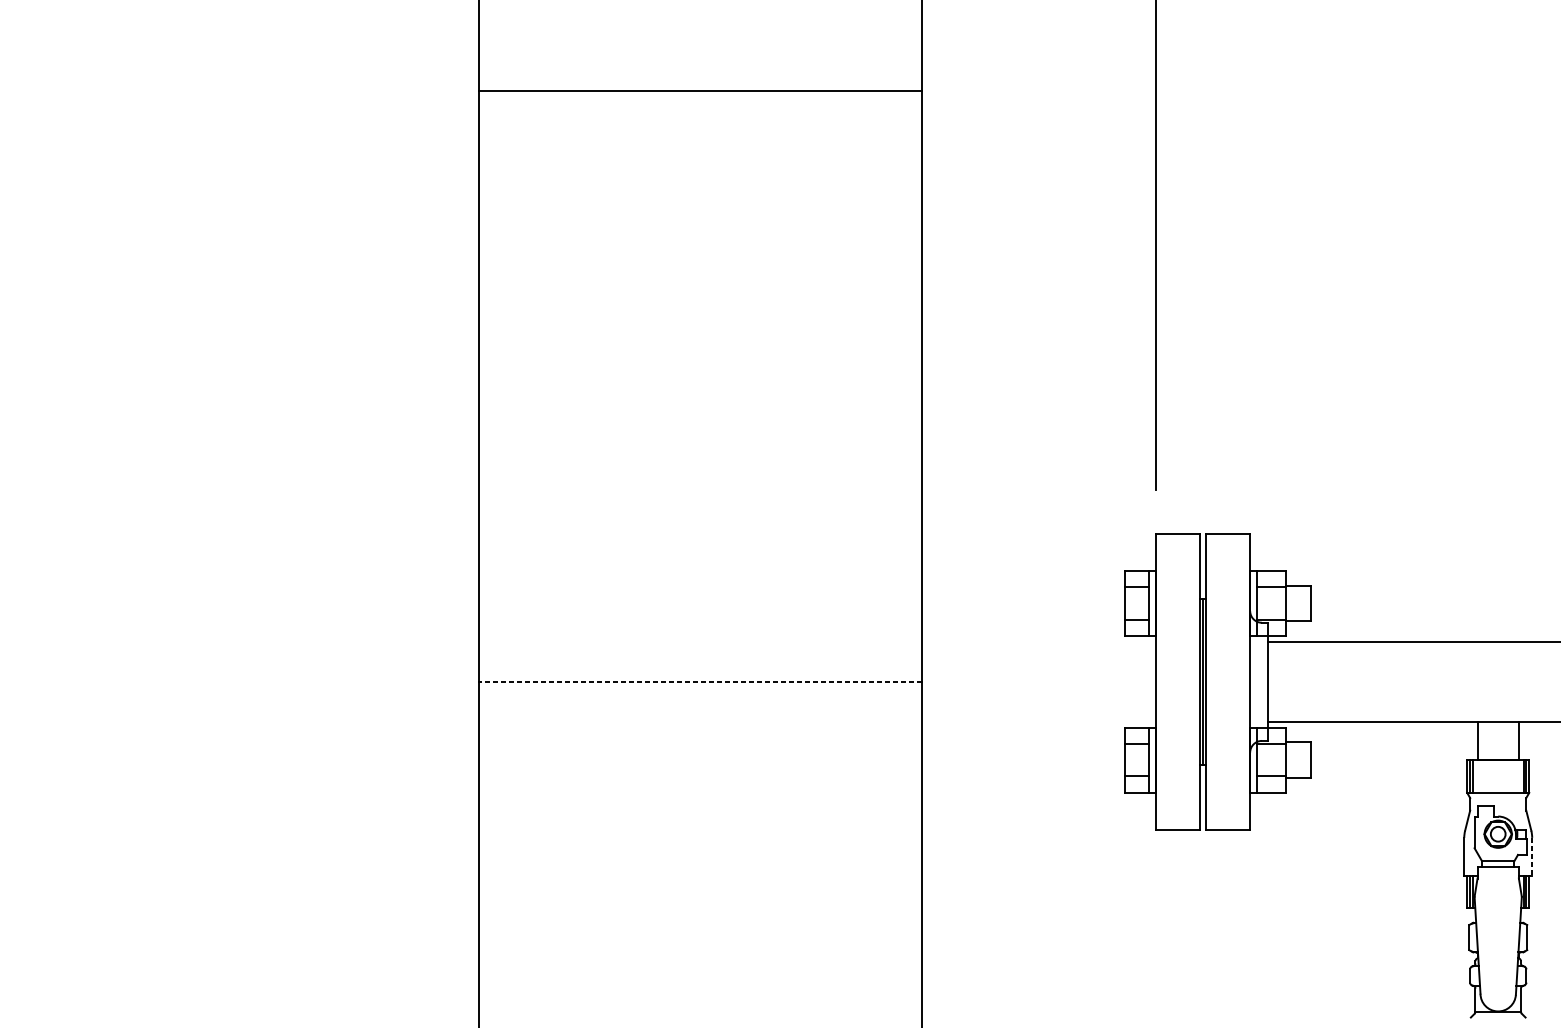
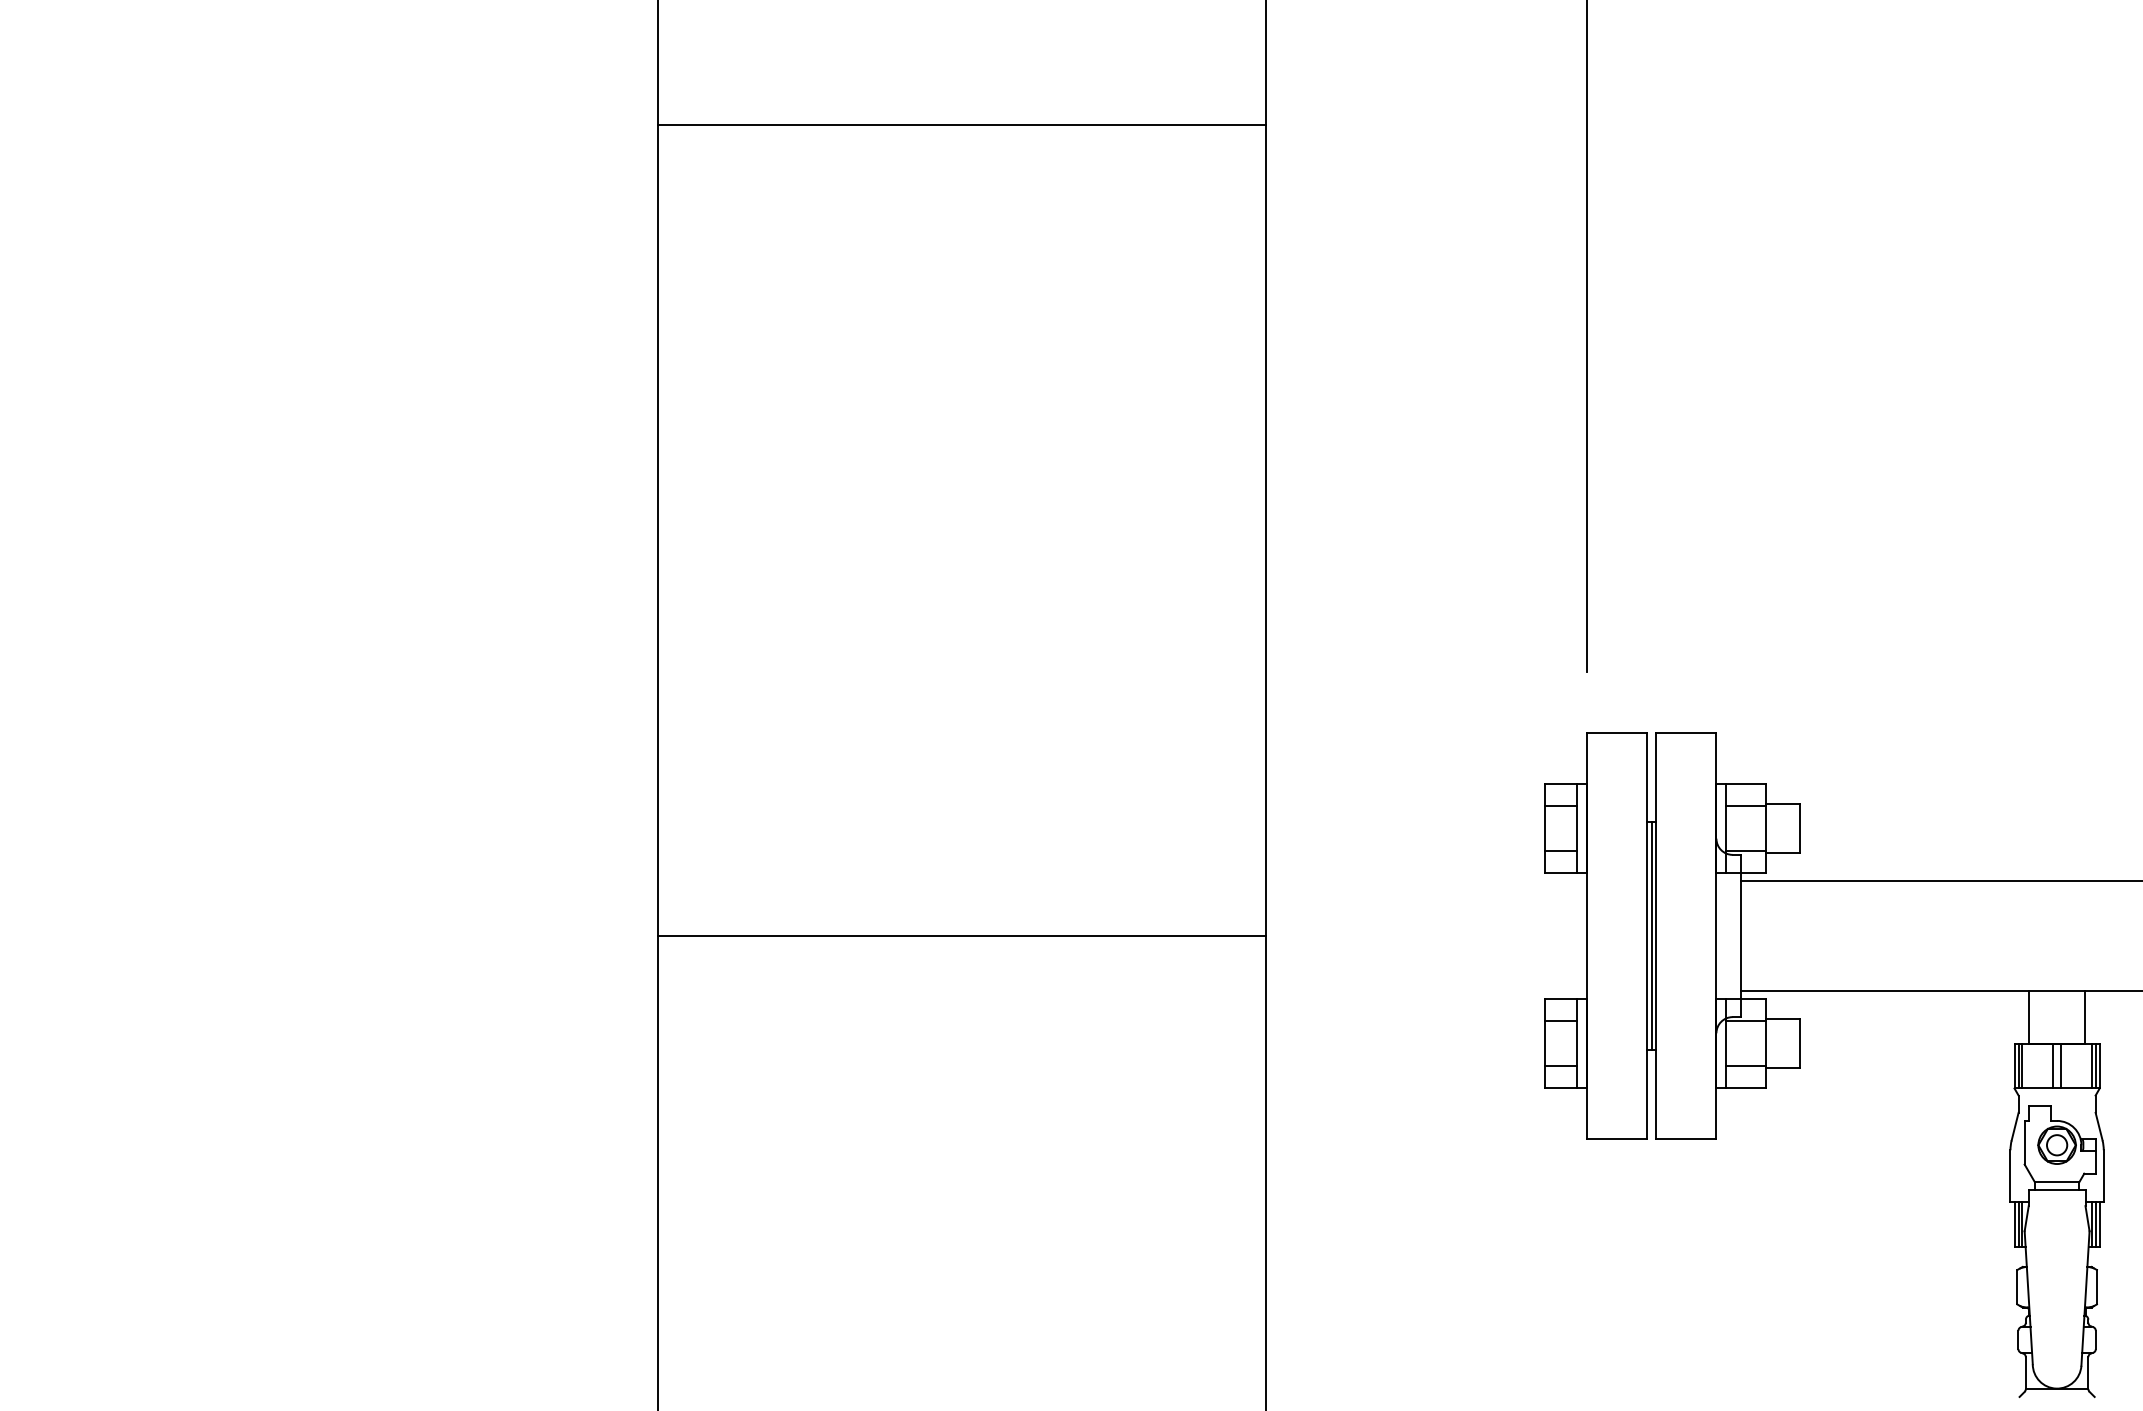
line: (700, 682) -> (961, 936), dashed -> solid
line: (1495, 776) -> (2053, 1065), added
line: (1500, 776) -> (2060, 1065), added
line: (1532, 856) -> (2103, 1176), dashed -> solid

